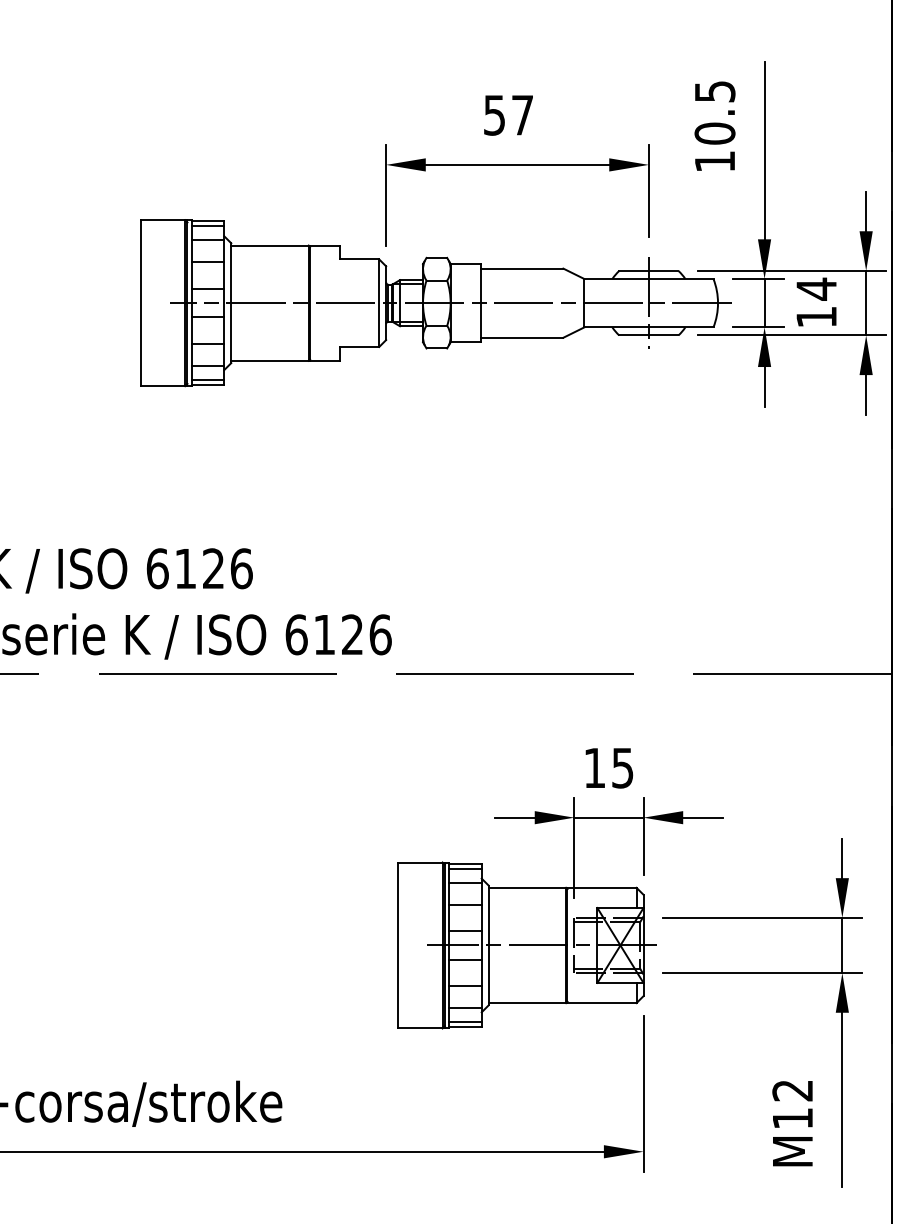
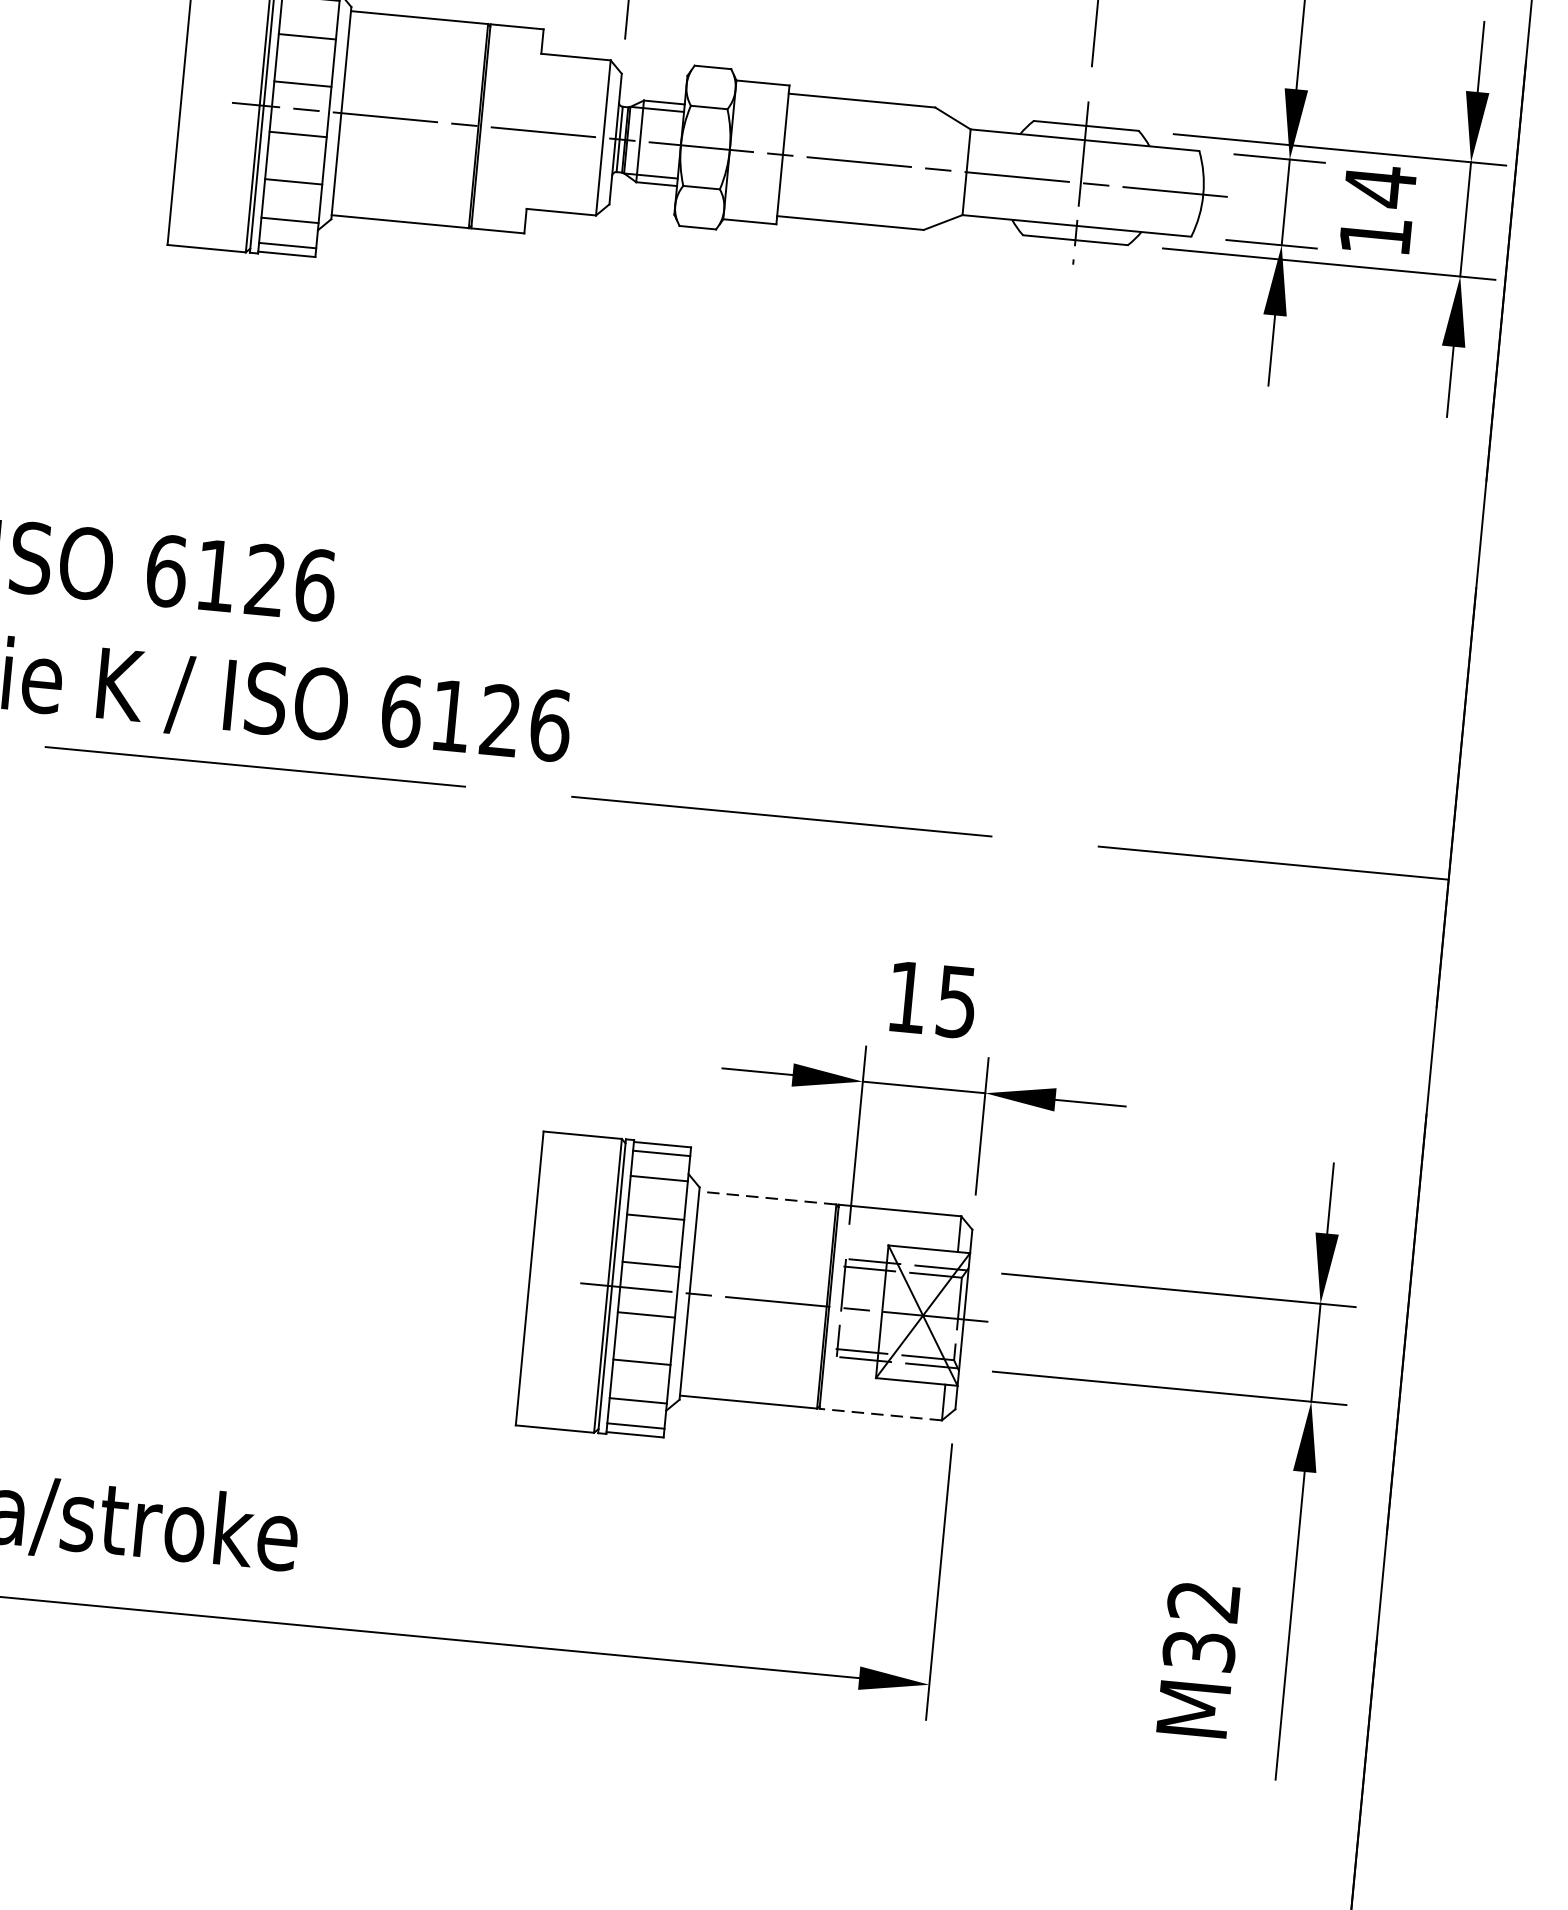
line: (527, 887) -> (768, 1197), solid -> dashed
line: (602, 1003) -> (881, 1415), solid -> dashed
text: (792, 1118) -> (1198, 1650), M12 -> M32

